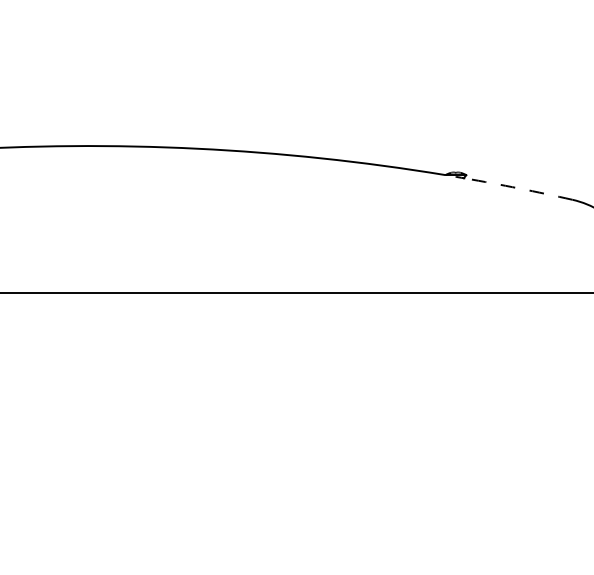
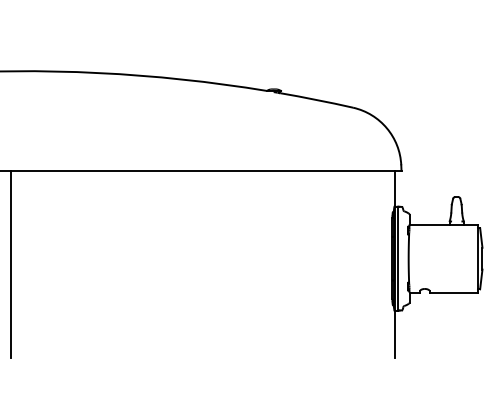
arc: (518, 189) -> (316, 100), dashed -> solid
line: (67, 429) -> (10, 263), added

